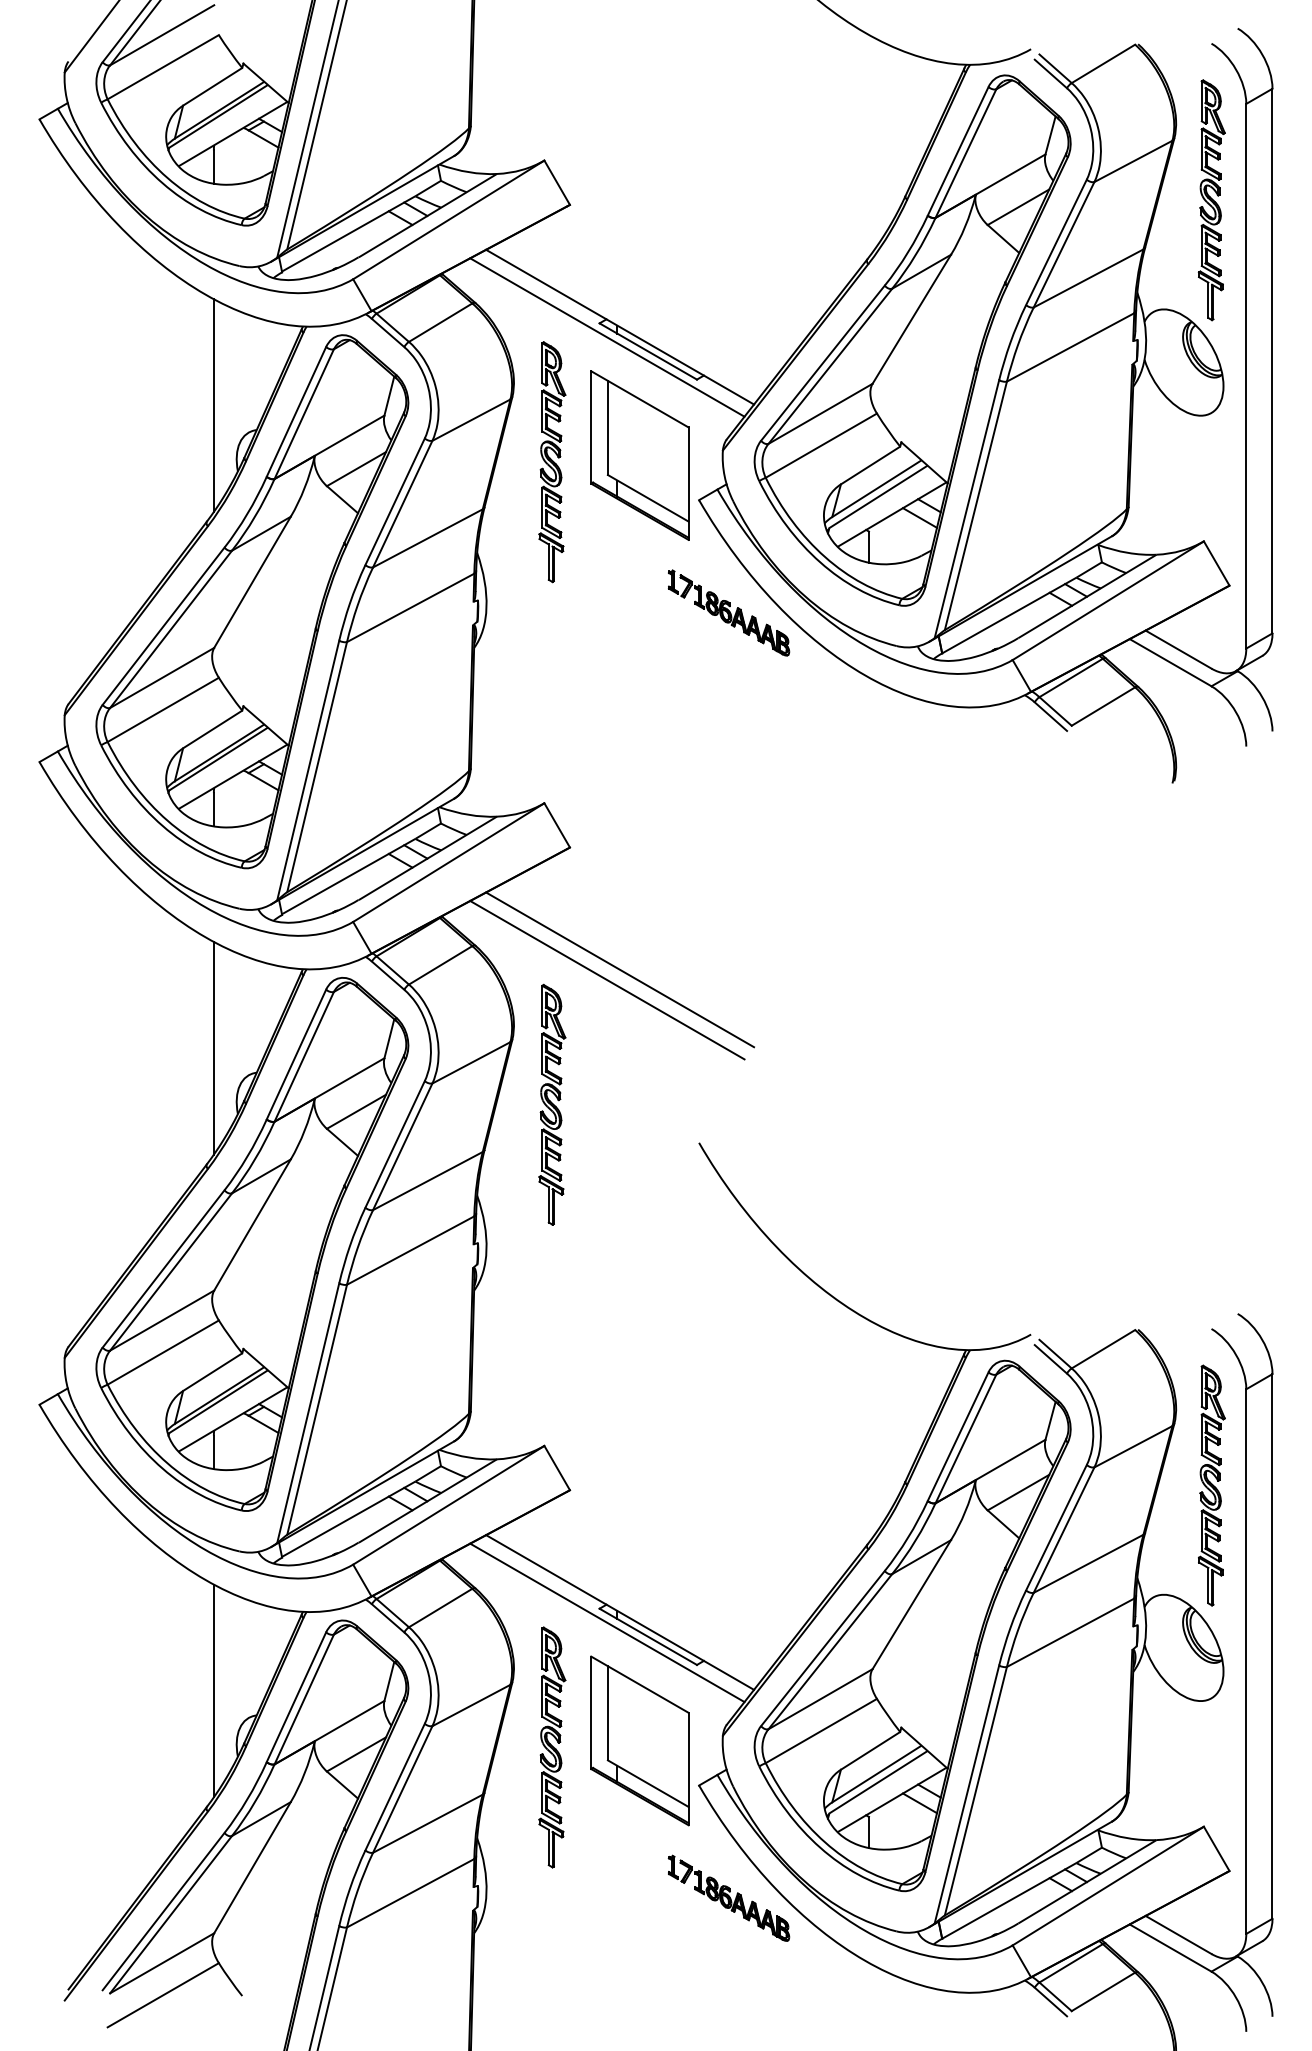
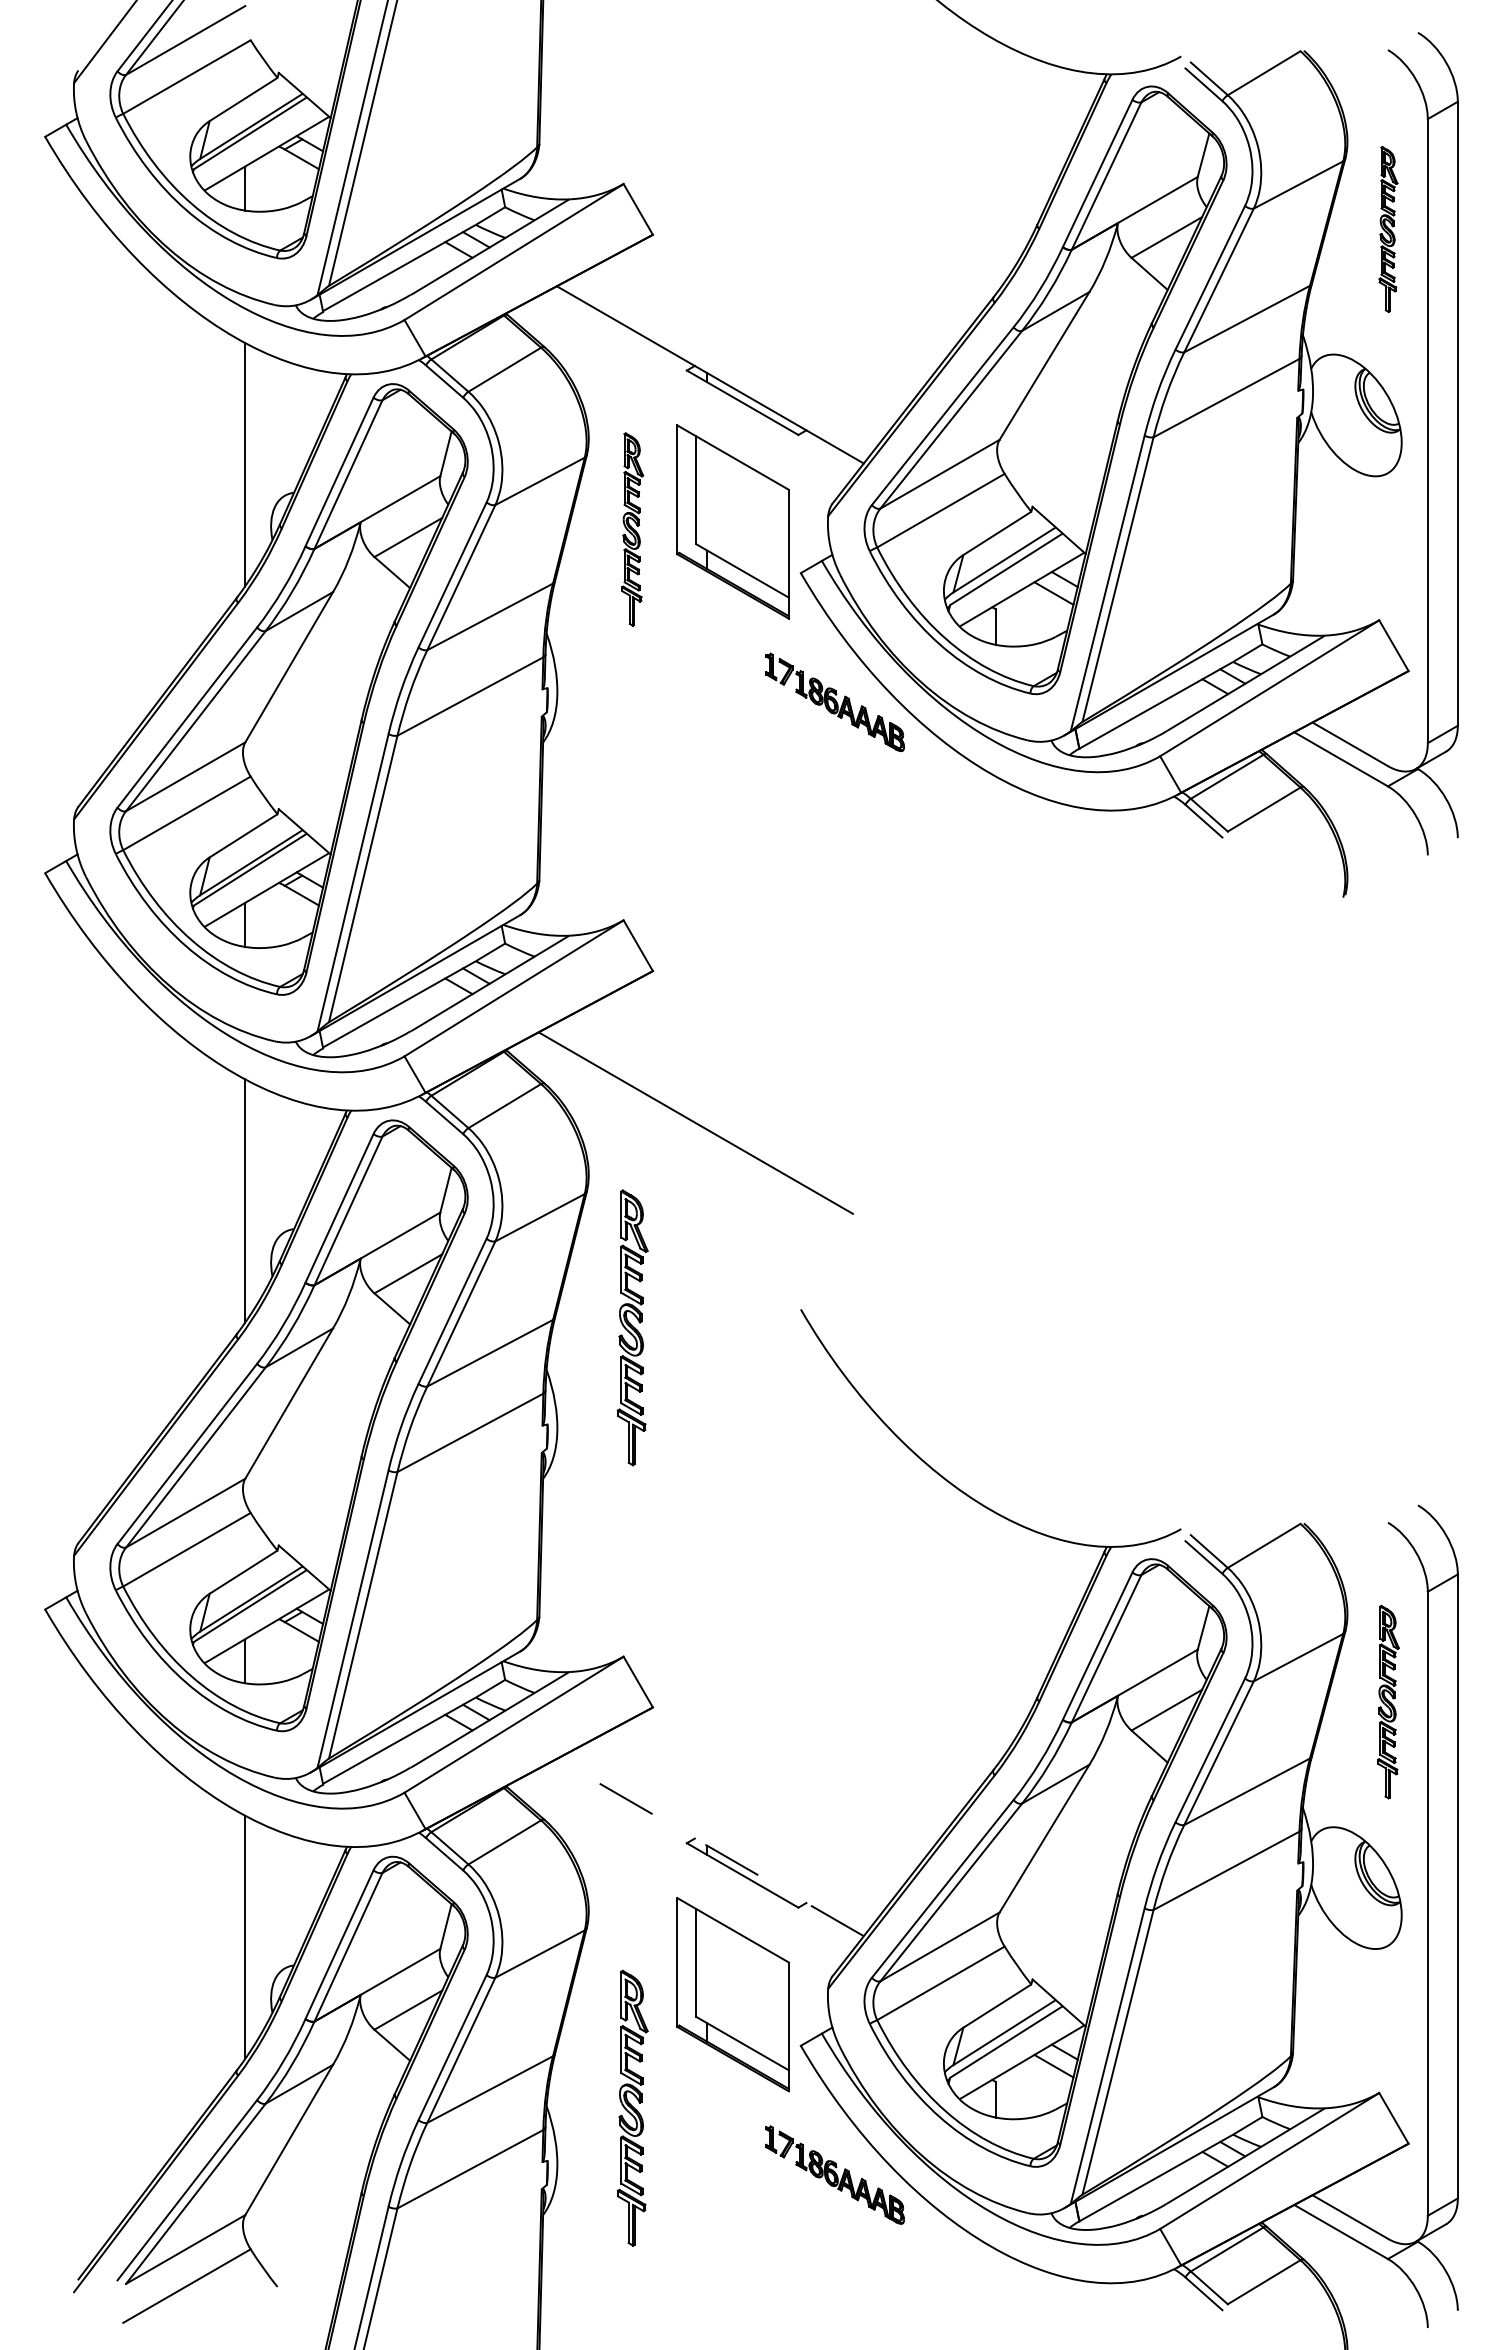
part: (1211, 200) -> (1388, 229), size x0.6
line: (607, 337) -> (695, 386), removed
part: (552, 462) -> (632, 529), size x0.7
line: (619, 969) -> (709, 1110), removed
part: (552, 1104) -> (632, 1327), moved
part: (1211, 1485) -> (1388, 1701), size x0.7
line: (619, 1612) -> (709, 1847), solid -> dashed
line: (607, 1622) -> (695, 1859), removed
part: (552, 1746) -> (632, 2107), moved

